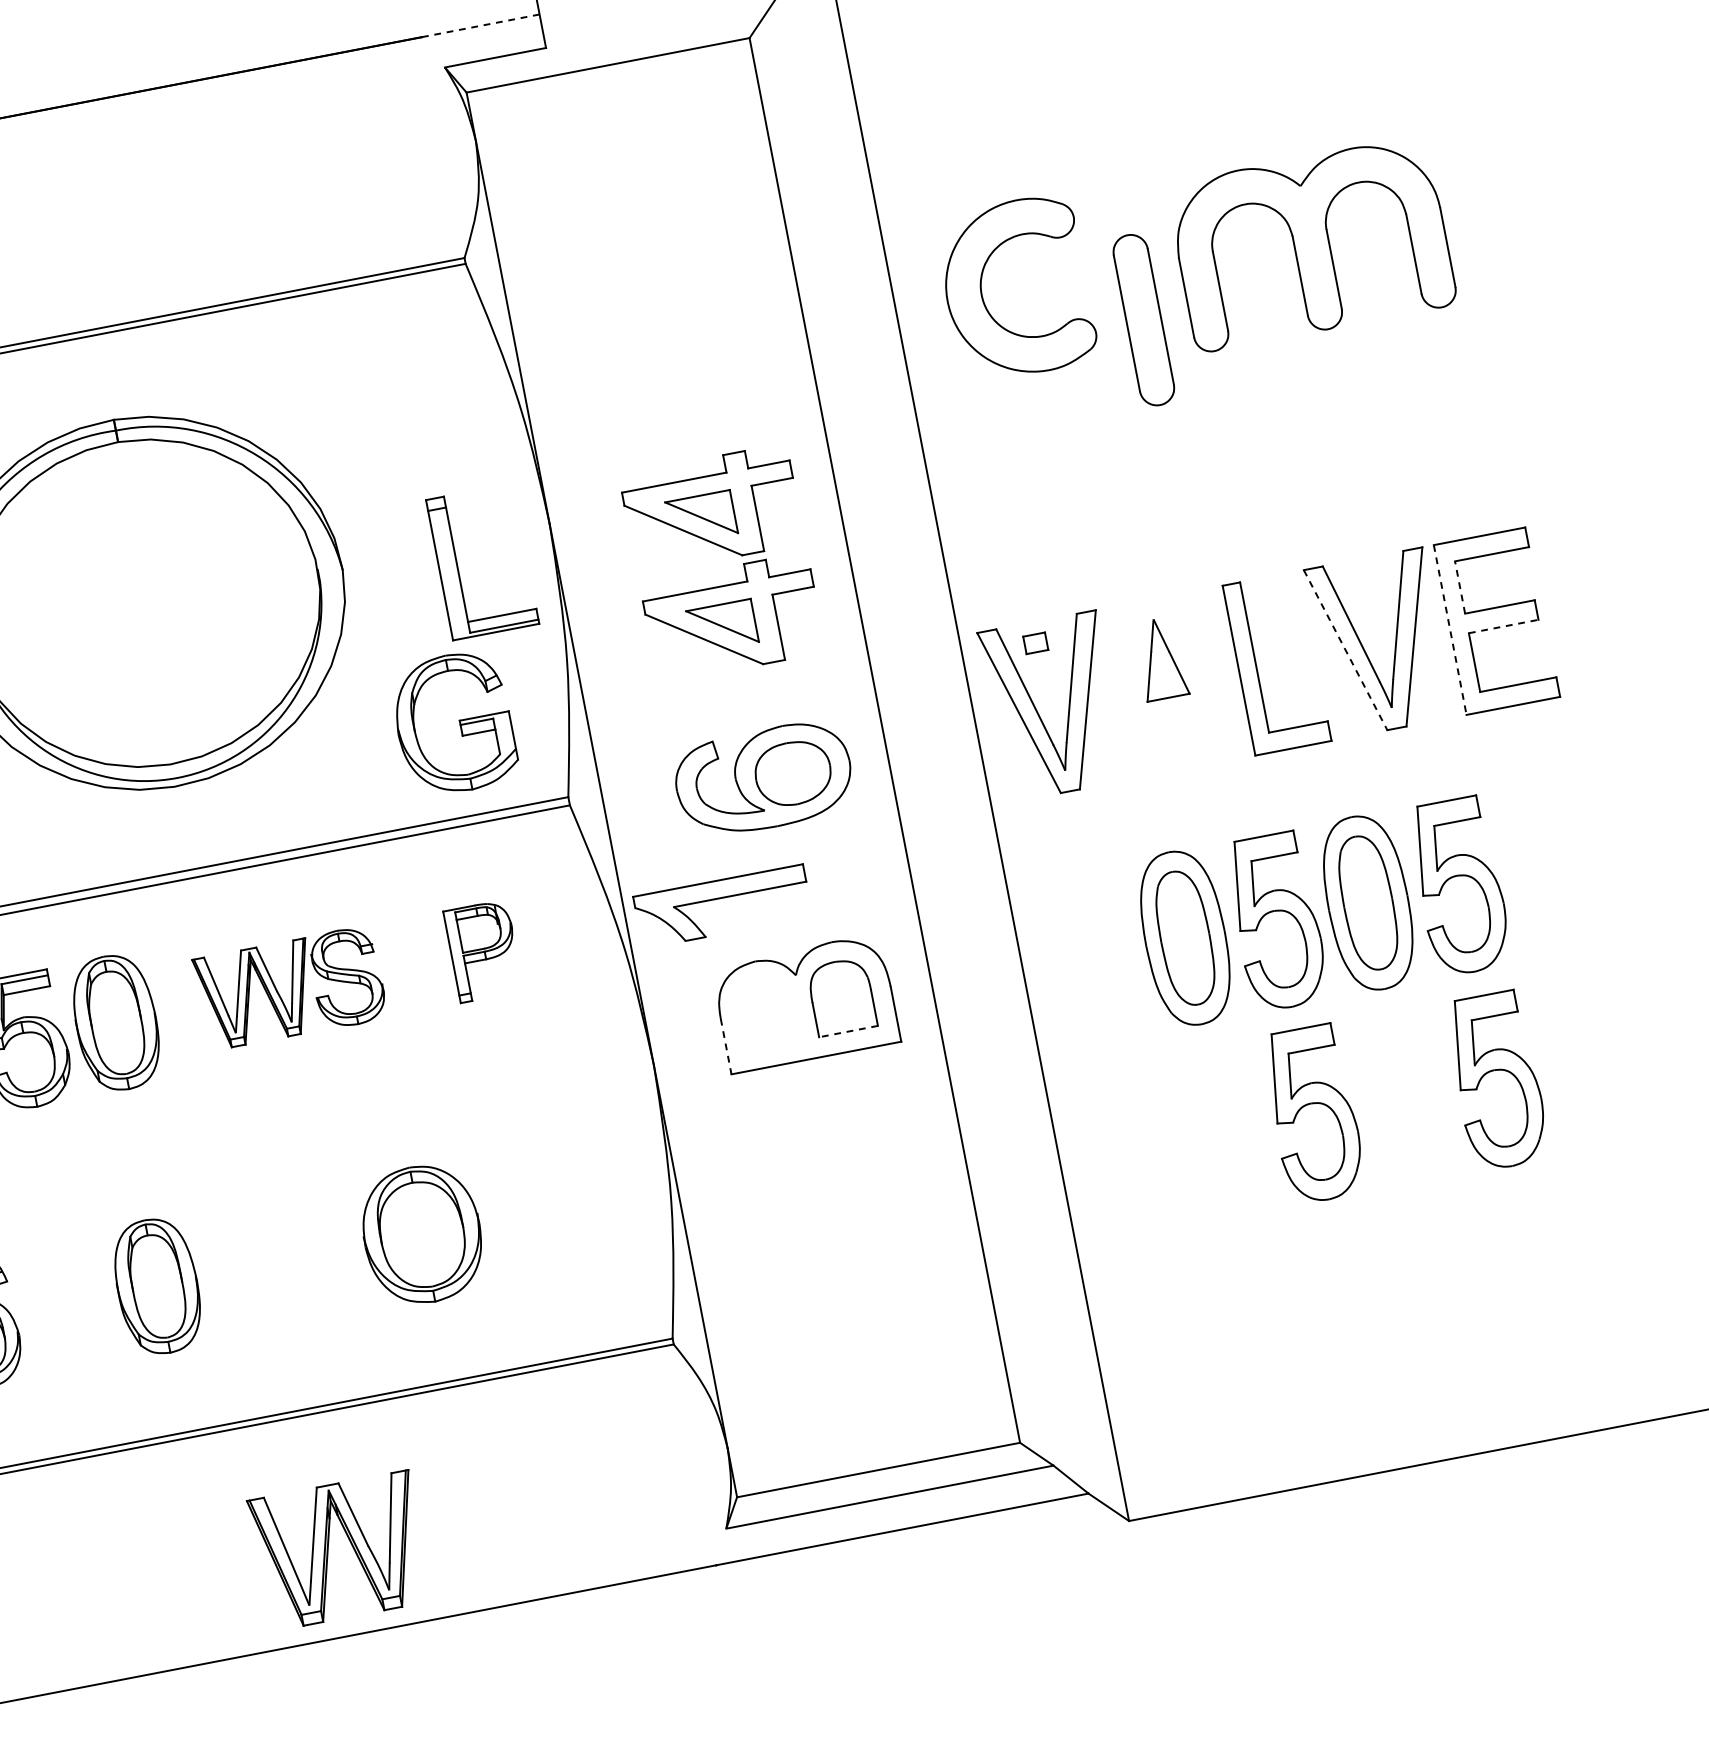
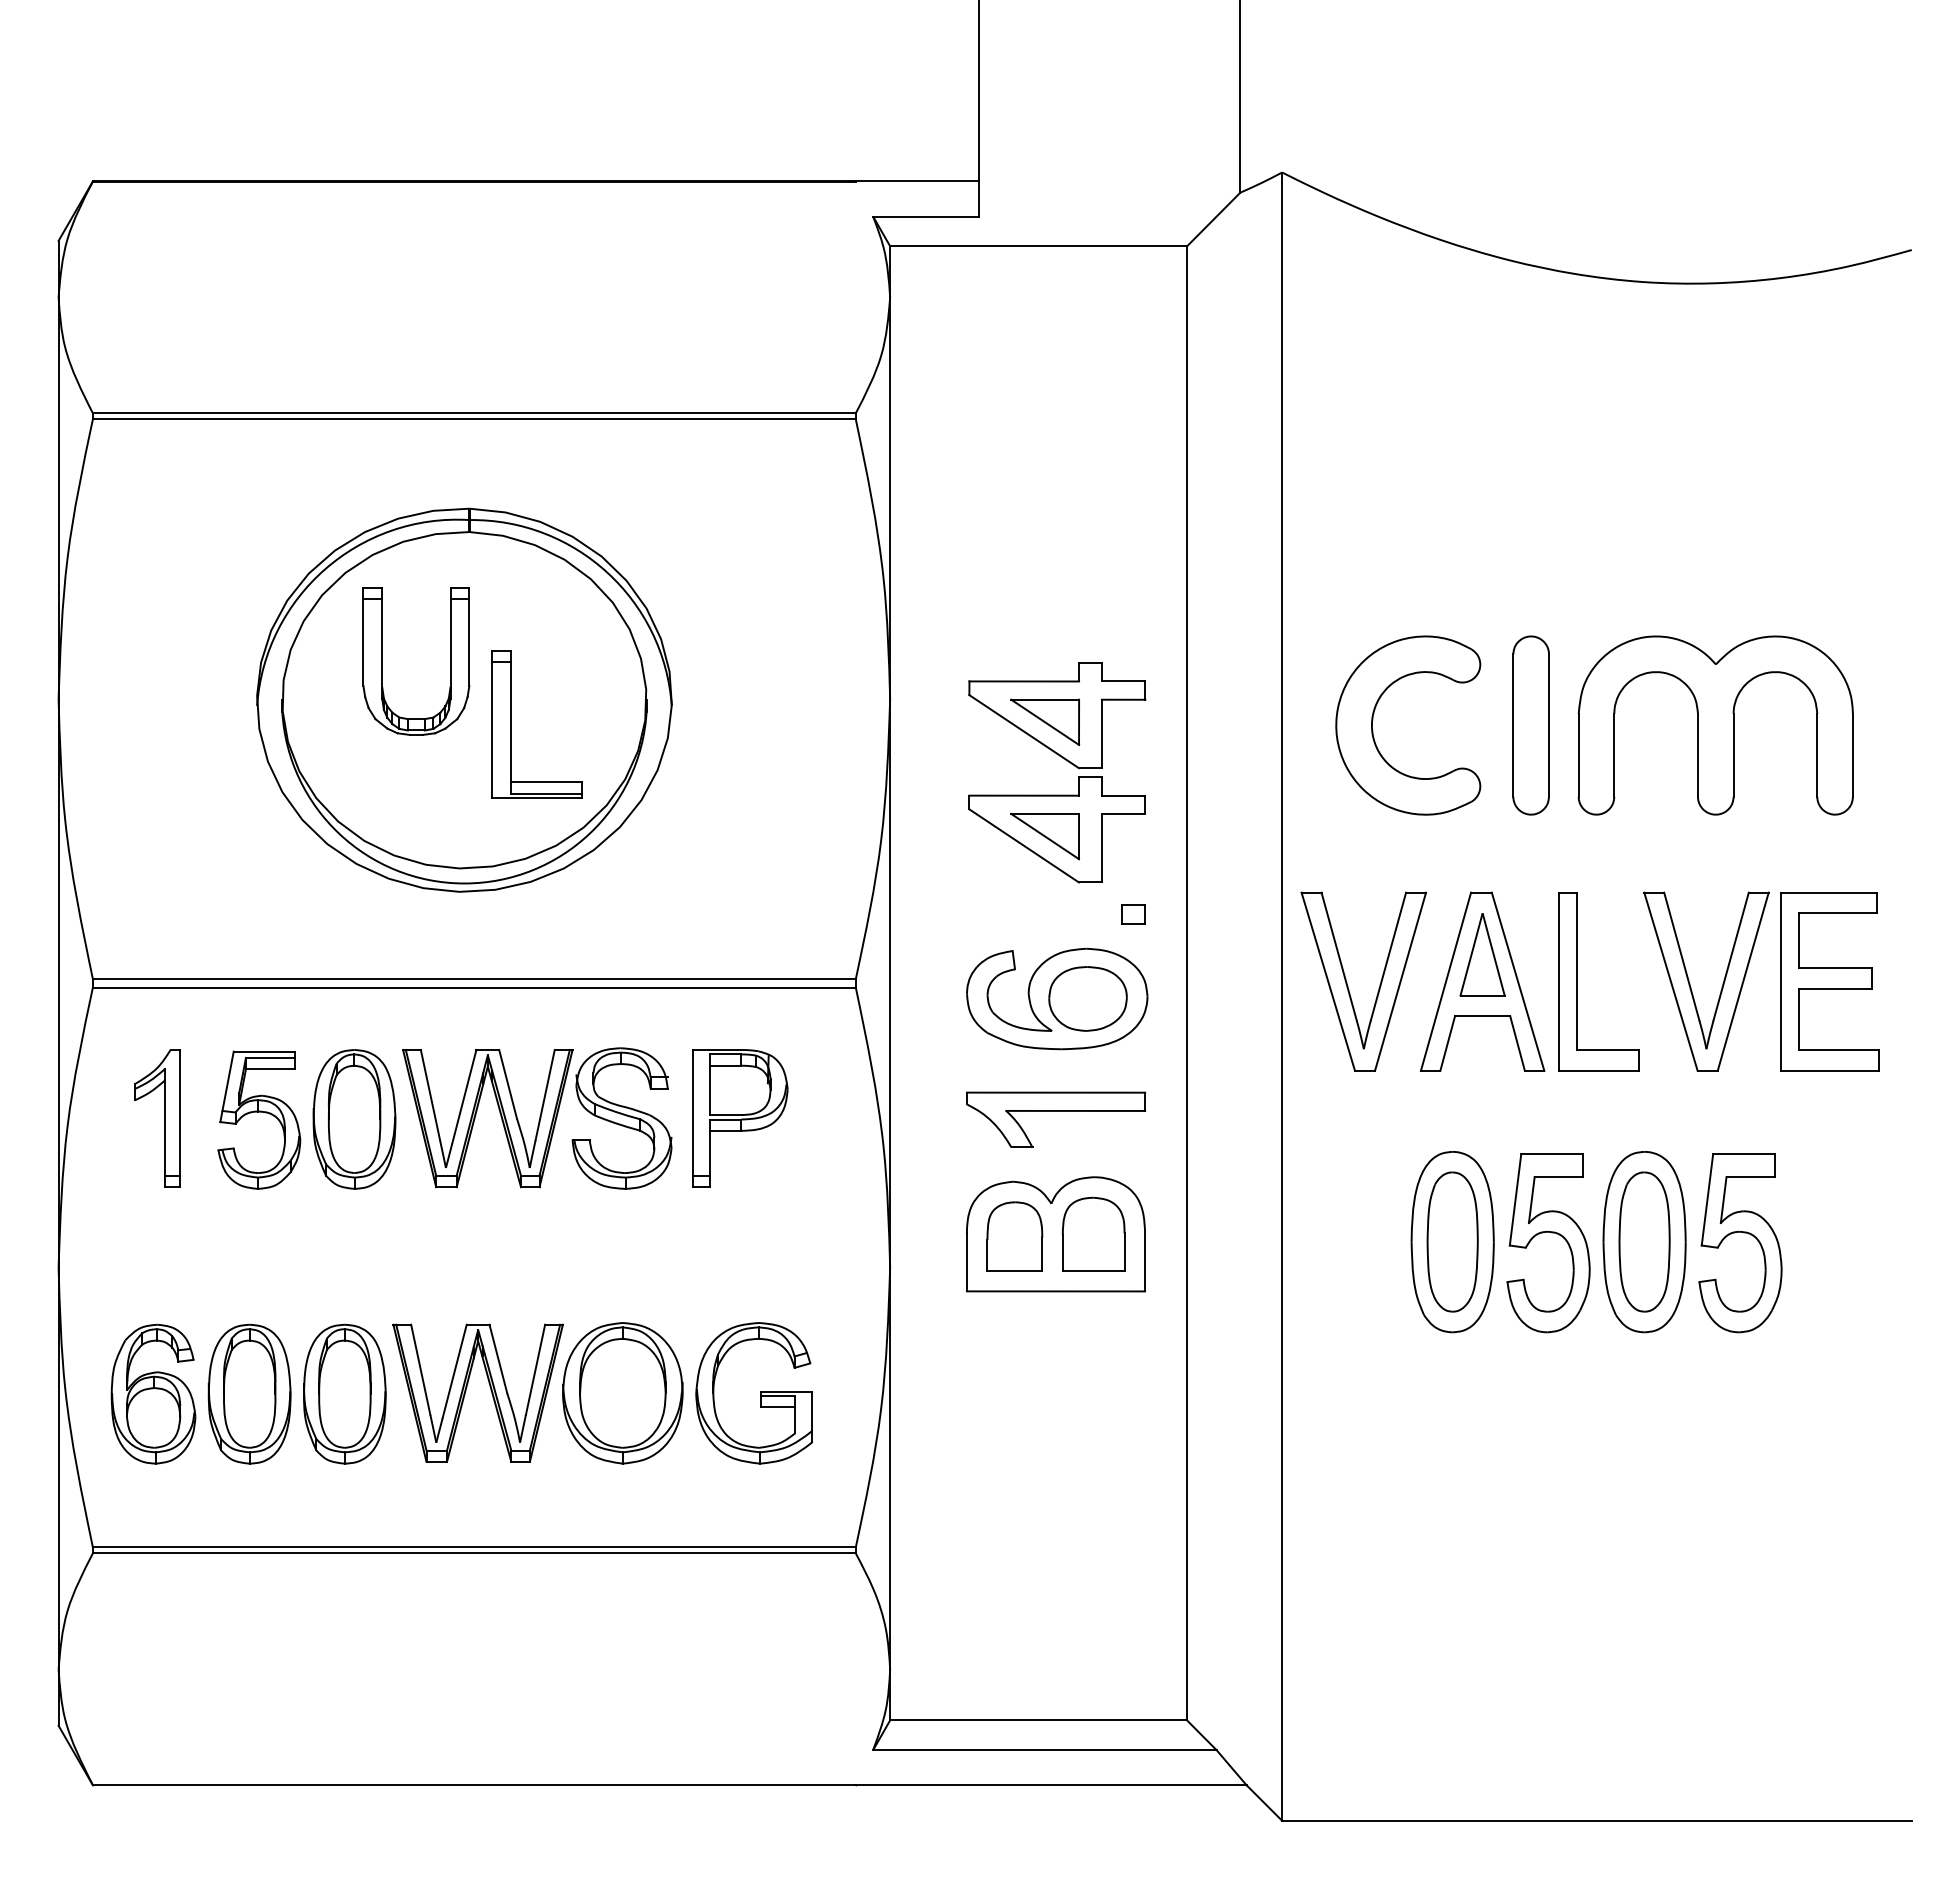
line: (480, 25) -> (917, 181), dashed -> solid
part: (1311, 244) -> (1715, 725), moved
part: (982, 289) -> (1373, 720), moved
part: (1143, 320) -> (1530, 725), moved
part: (458, 566) -> (511, 724), moved
part: (59, 581) -> (382, 661), added
line: (1460, 587) -> (1799, 940), dashed -> solid
line: (1503, 626) -> (1835, 988), dashed -> solid
line: (1450, 630) -> (1780, 982), dashed -> solid
part: (1035, 643) -> (1133, 914), moved
line: (1346, 650) -> (1671, 982), dashed -> solid
part: (1165, 684) -> (1482, 981), added
part: (459, 722) -> (760, 1393), moved
part: (721, 898) -> (1056, 1111), moved
part: (484, 951) -> (740, 1118), size x1.43
part: (290, 988) -> (537, 1118), size x1.43
part: (766, 1013) -> (1014, 1236), added
line: (848, 1031) -> (1093, 1270), dashed -> solid
line: (725, 1046) -> (966, 1262), dashed -> solid
part: (1498, 1071) -> (1743, 1437), removed
part: (1315, 1104) -> (1551, 1435), removed
part: (66, 1303) -> (249, 1393), added
part: (328, 1551) -> (466, 1391), moved

